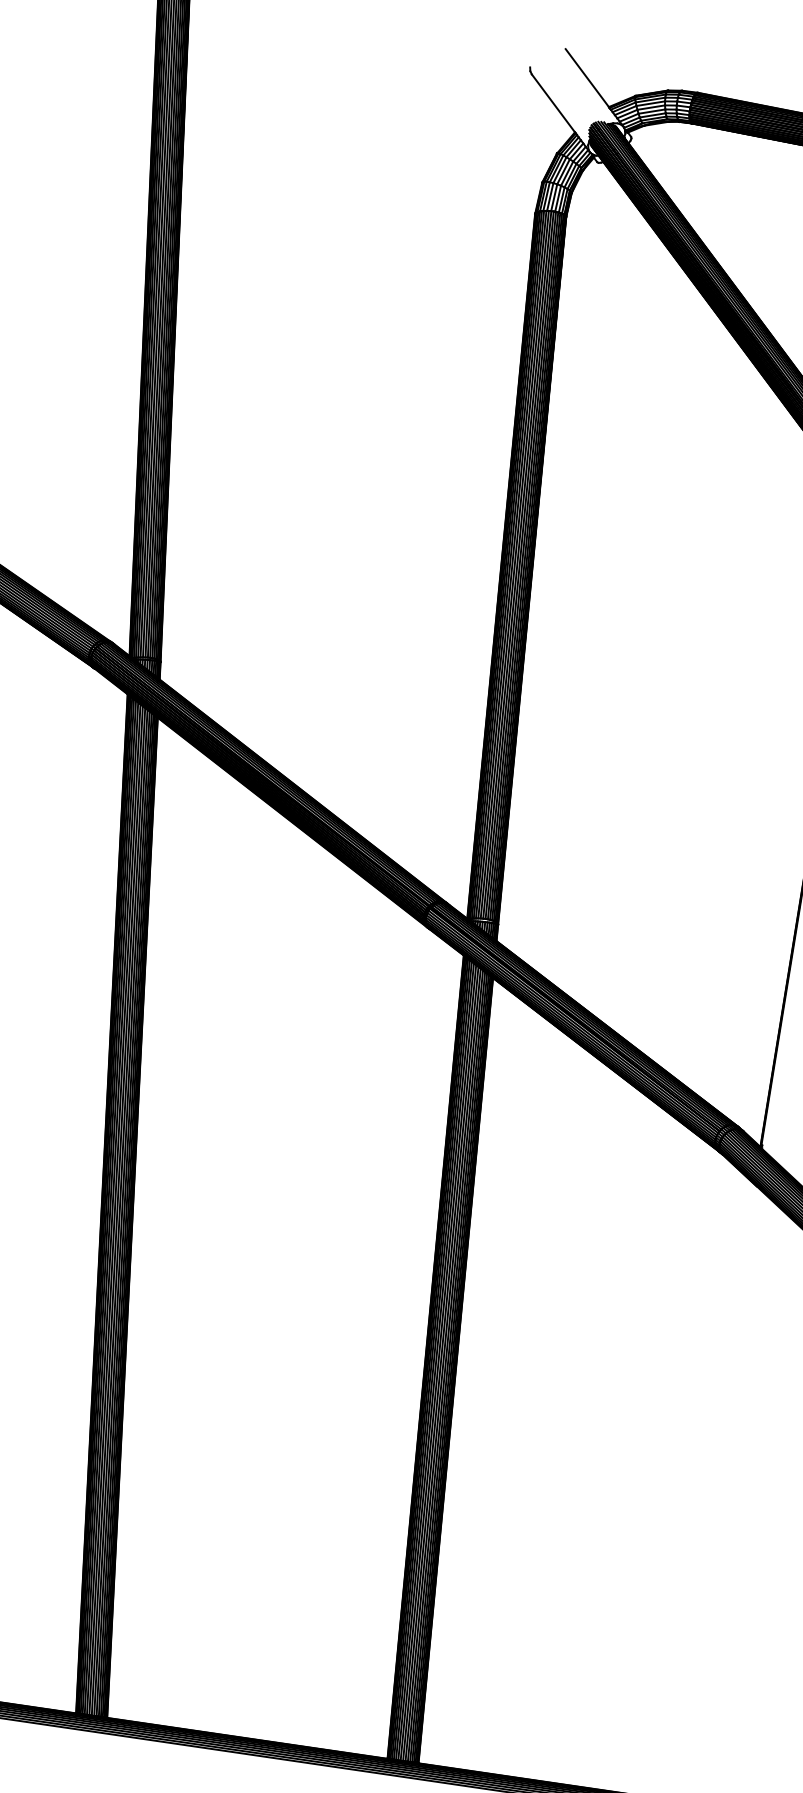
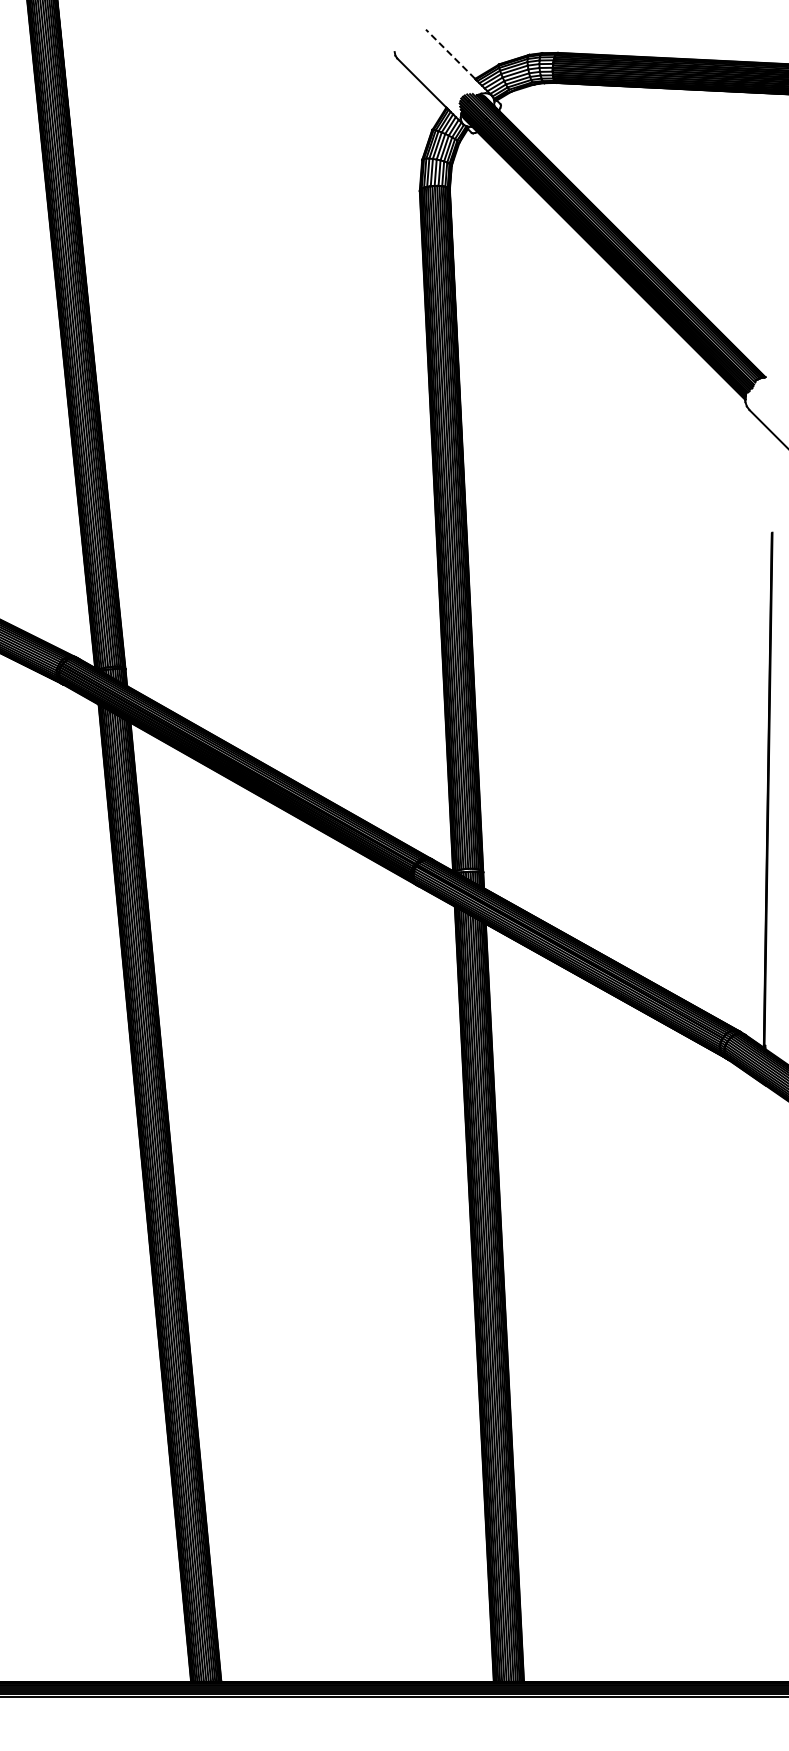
line: (587, 78) -> (450, 54), solid -> dashed

